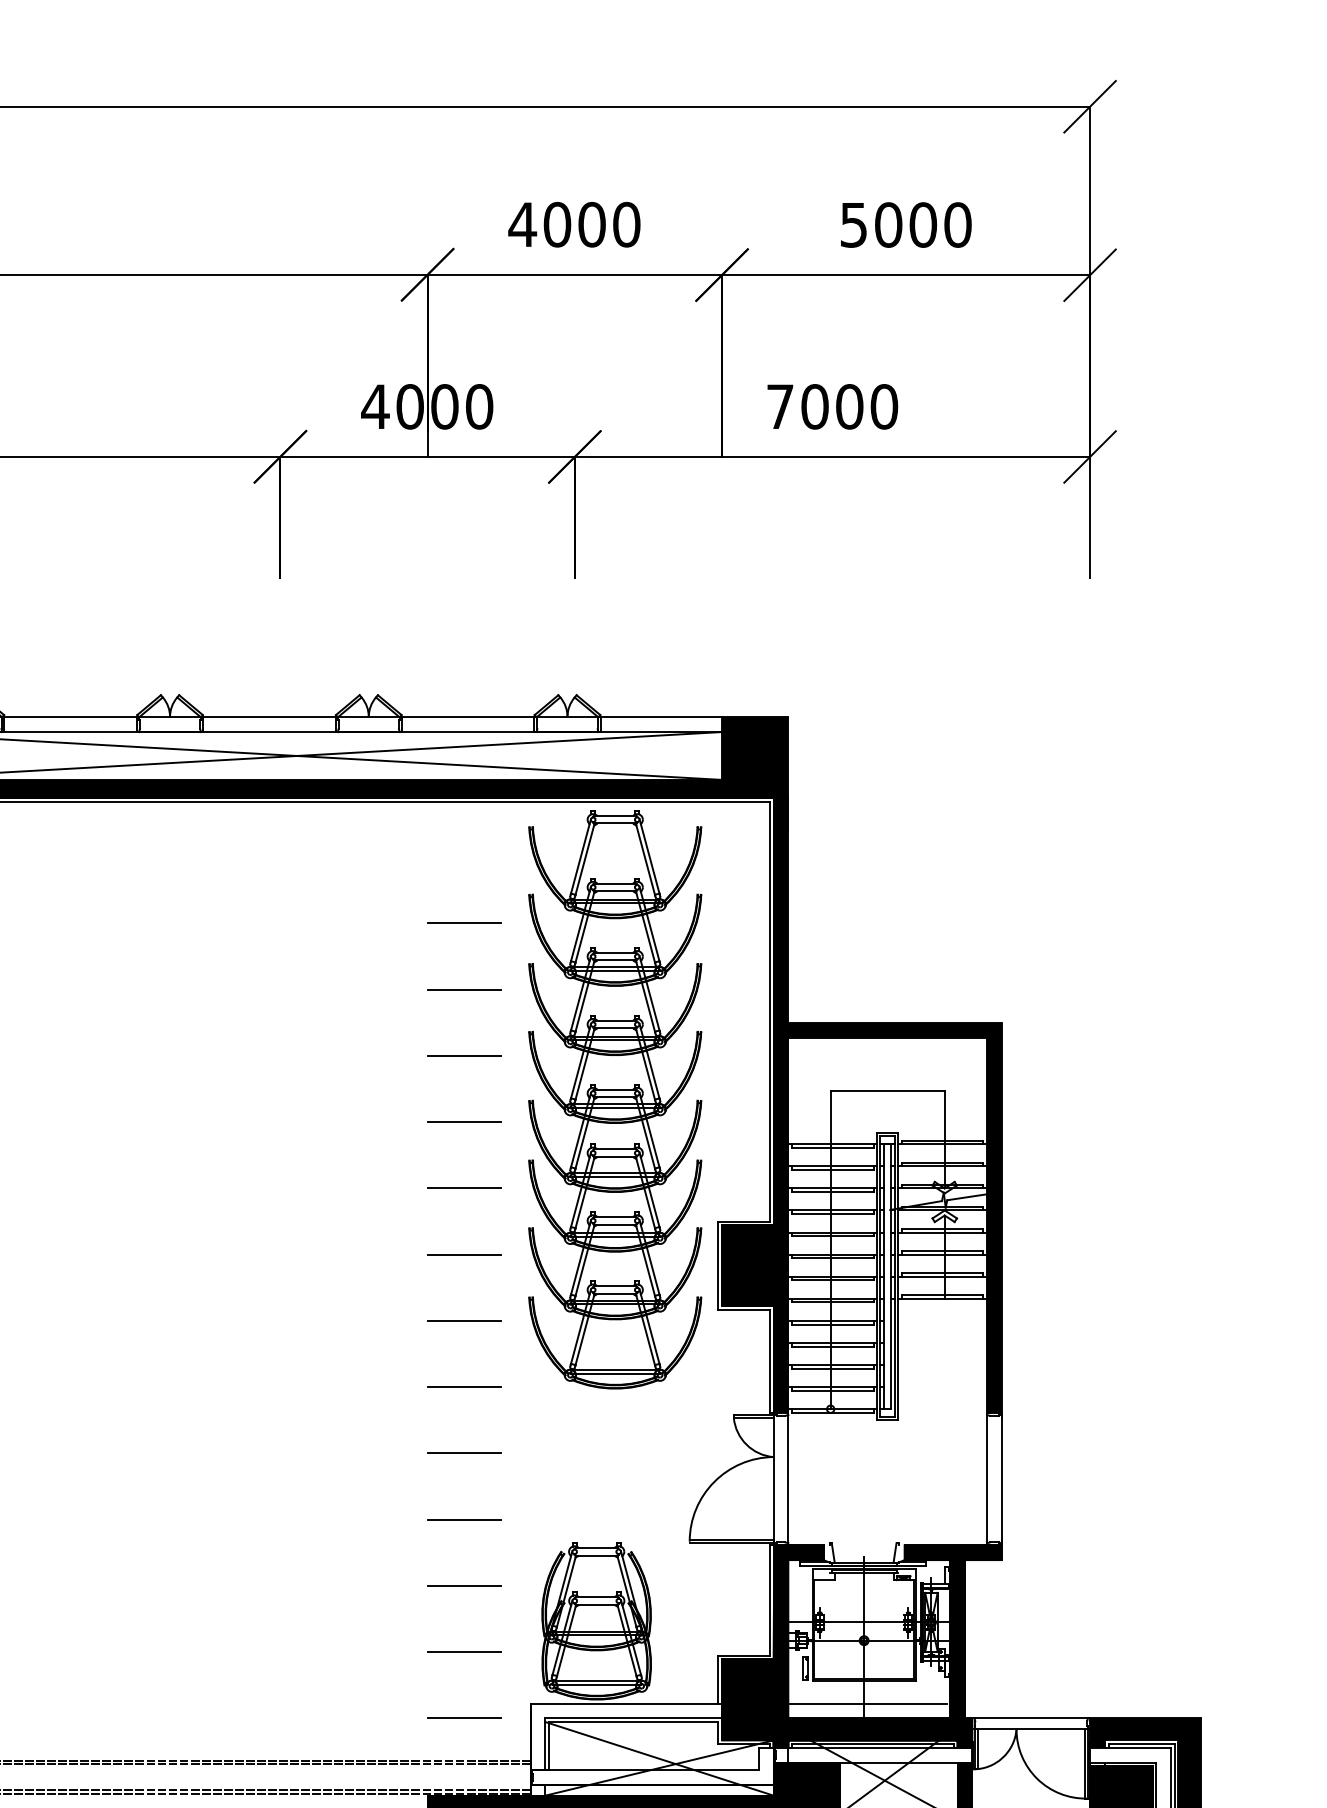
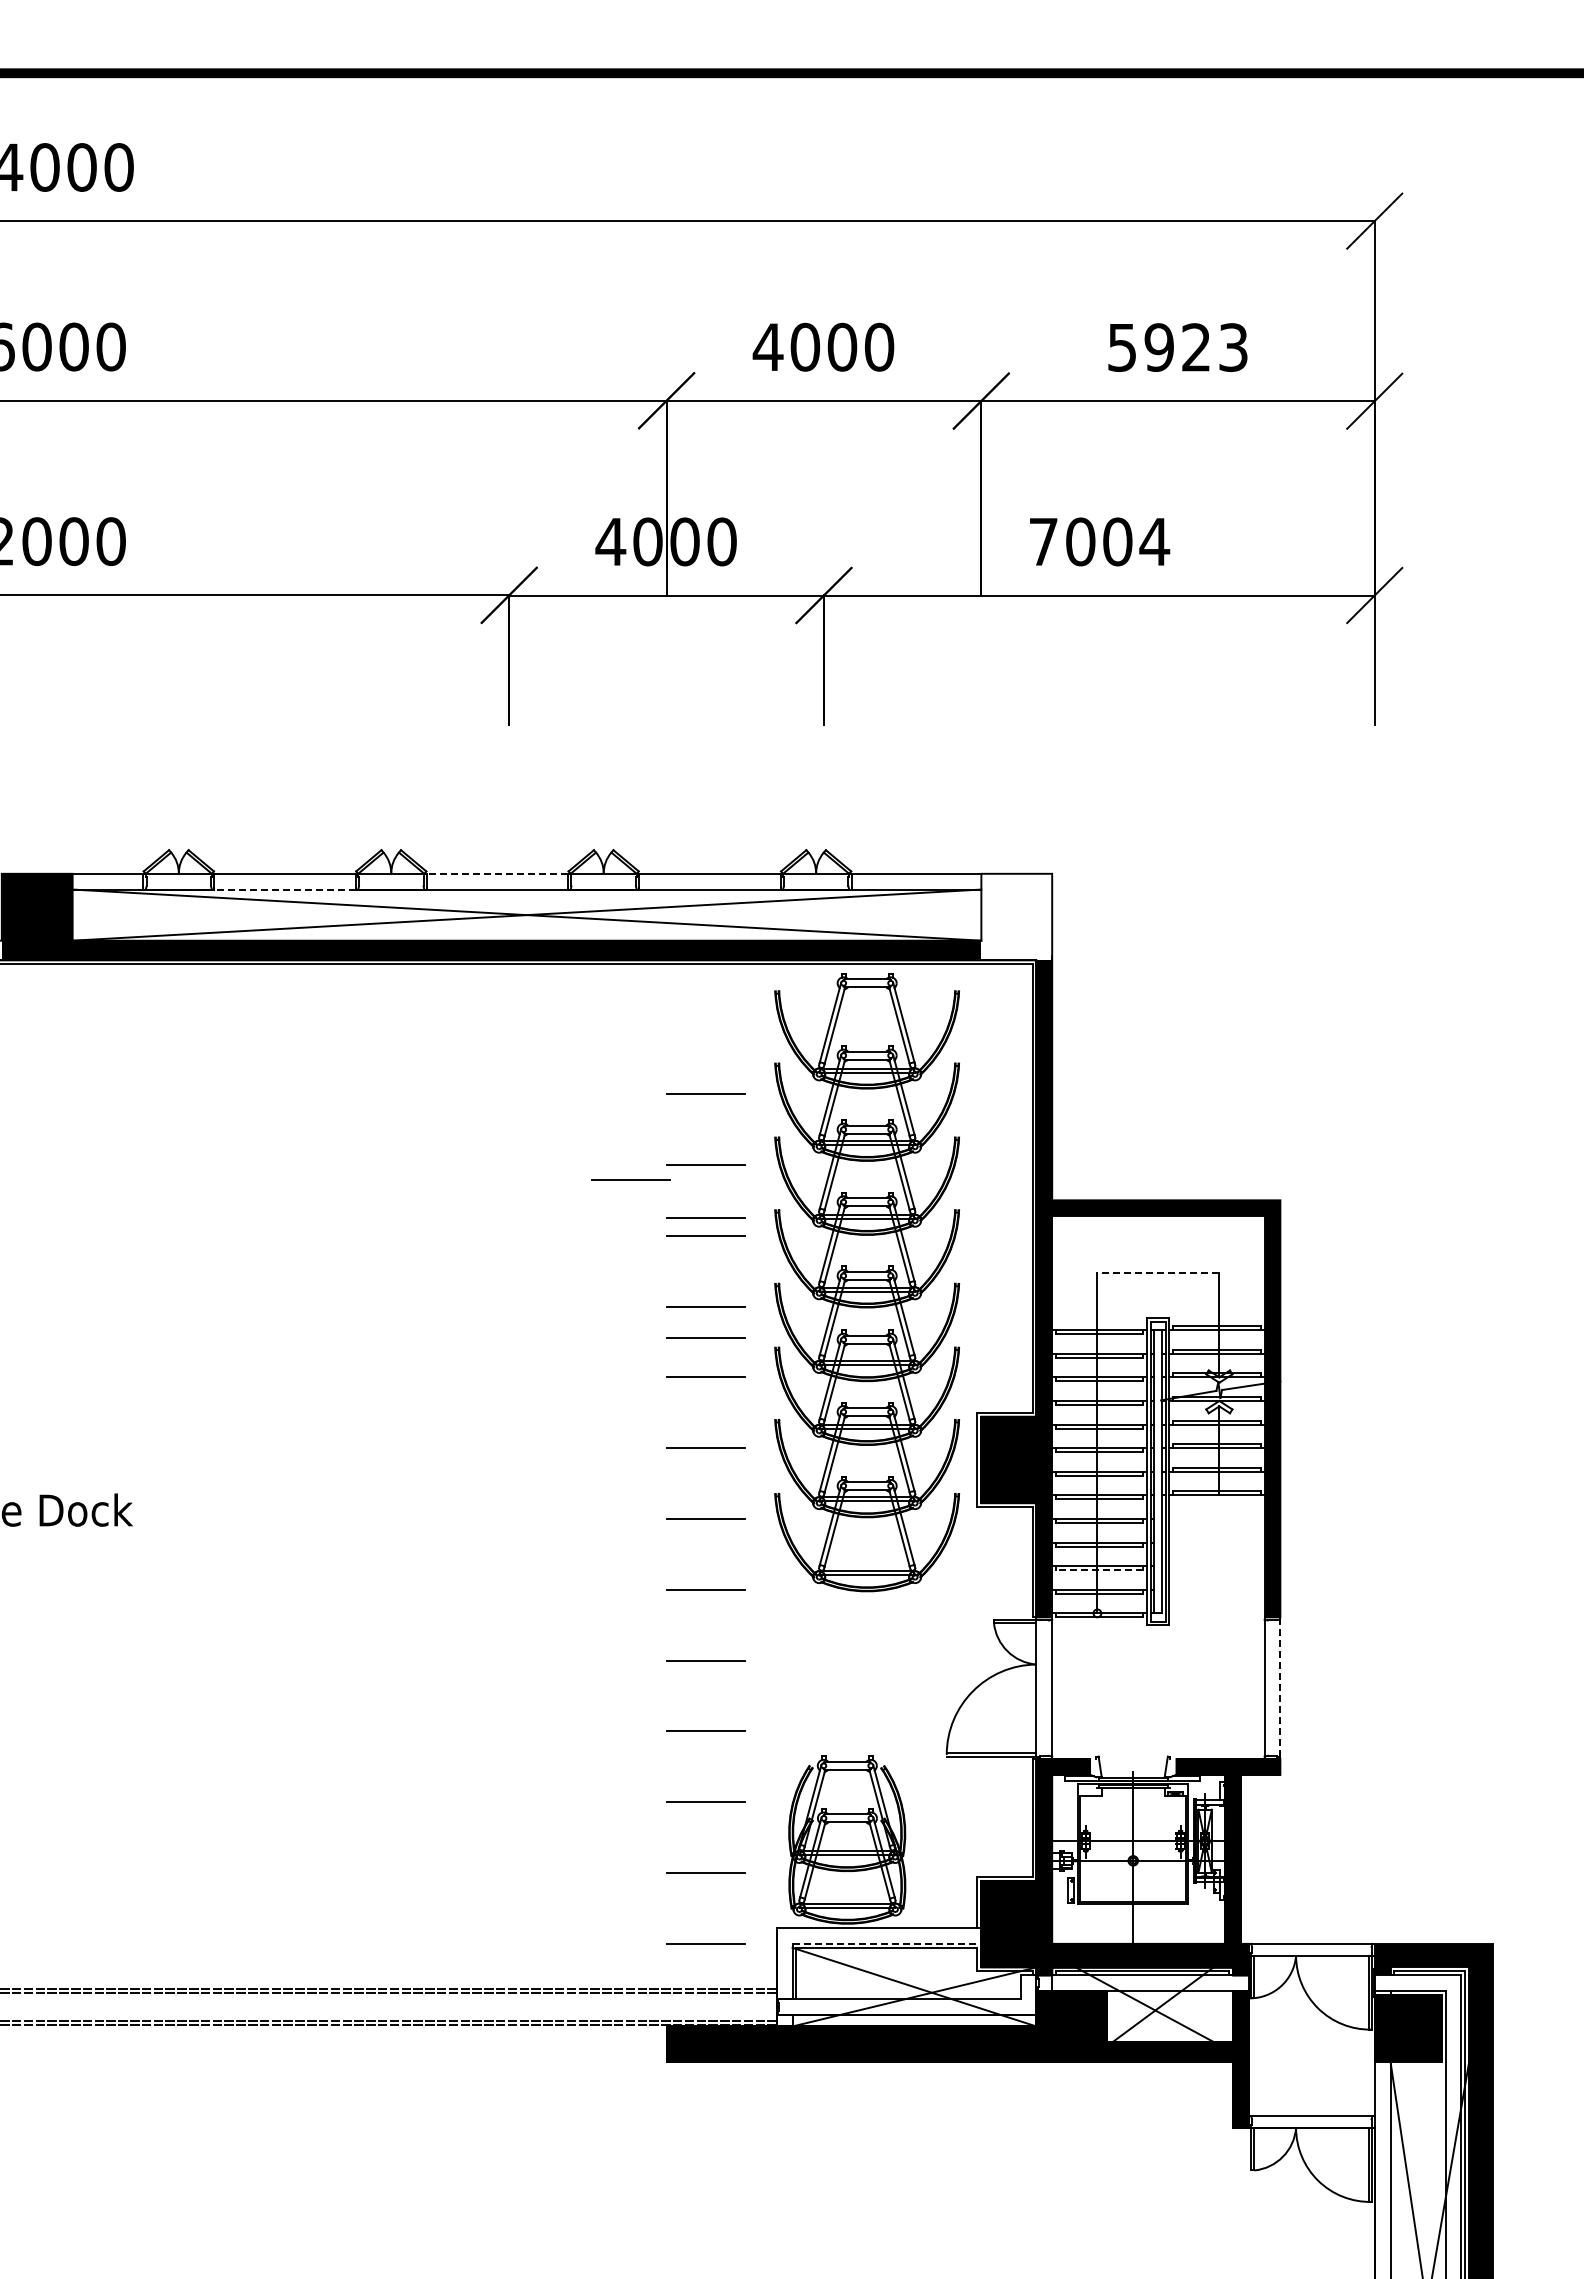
text: (923, 224) -> (1196, 347), 5000 -> 5923
text: (884, 406) -> (1154, 541), 7000 -> 7004
line: (269, 717) -> (497, 873), solid -> dashed
line: (71, 732) -> (285, 889), solid -> dashed
fill: (754, 757) -> (1016, 916), removed
line: (393, 1003) -> (630, 1179), added
line: (464, 1038) -> (705, 1217), added
line: (887, 1091) -> (1158, 1273), solid -> dashed
line: (464, 1151) -> (705, 1337), added
line: (832, 1369) -> (1099, 1570), solid -> dashed
line: (1001, 1478) -> (1280, 1687), solid -> dashed
line: (867, 1703) -> (1136, 1928), removed
line: (634, 1718) -> (887, 1943), solid -> dashed

